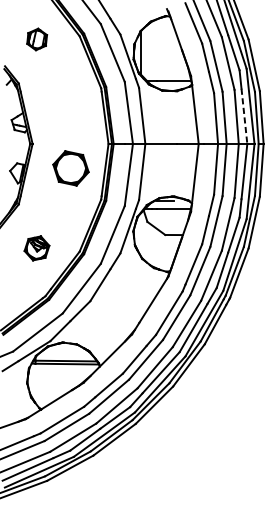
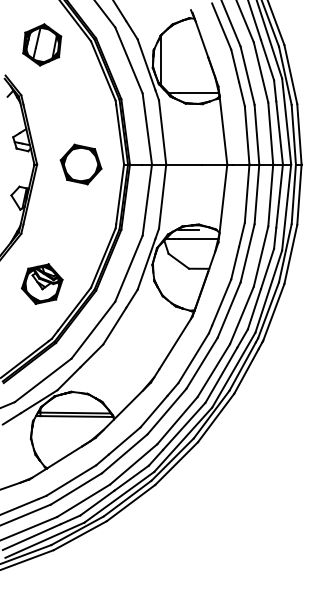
part: (37, 39) -> (42, 44), size x1.67
line: (244, 115) -> (279, 132), dashed -> solid
part: (70, 168) -> (80, 164), moved
part: (36, 247) -> (41, 283), size x1.43

